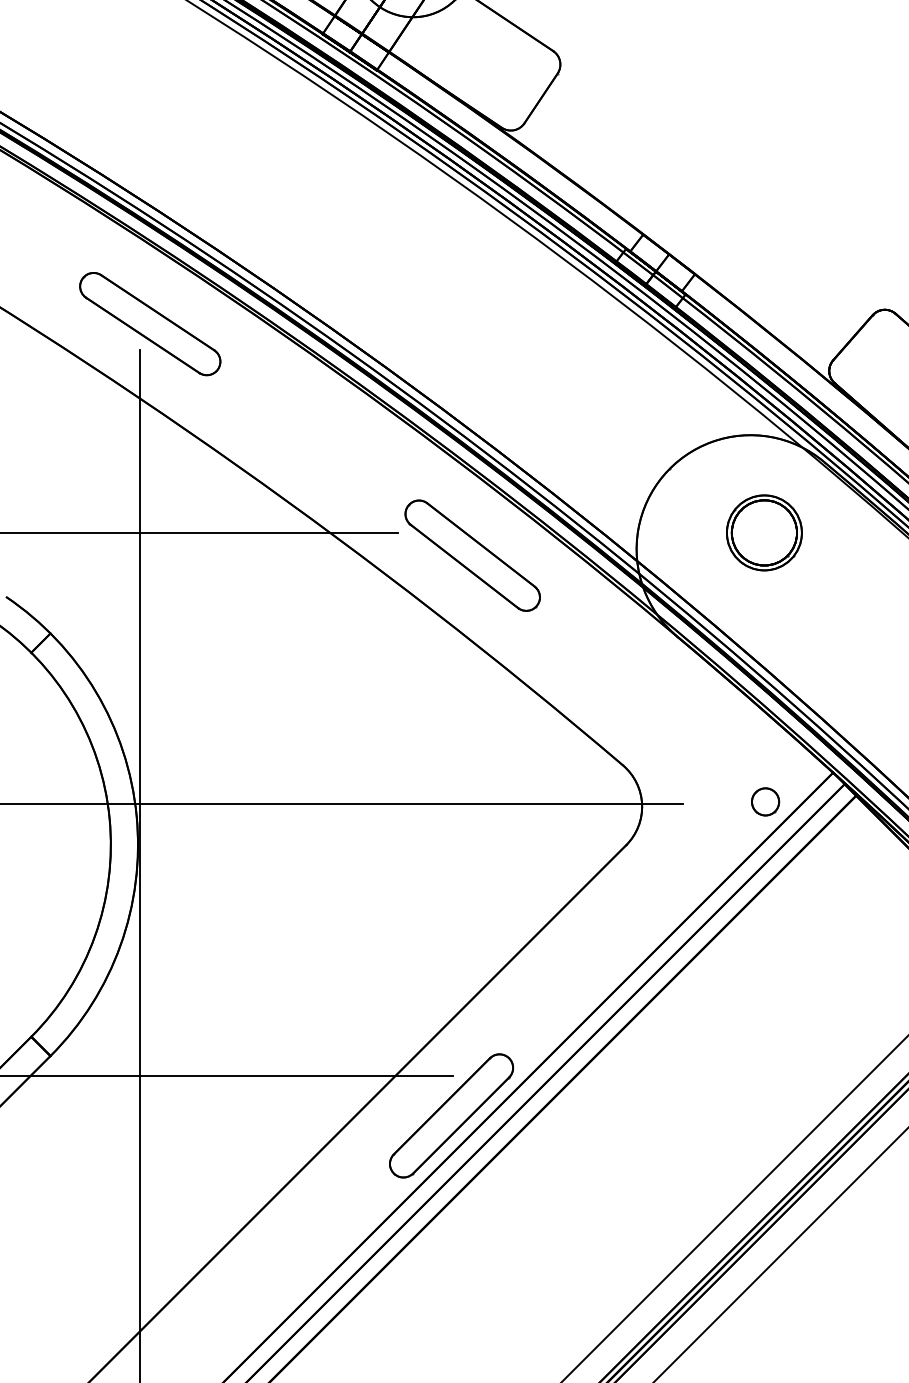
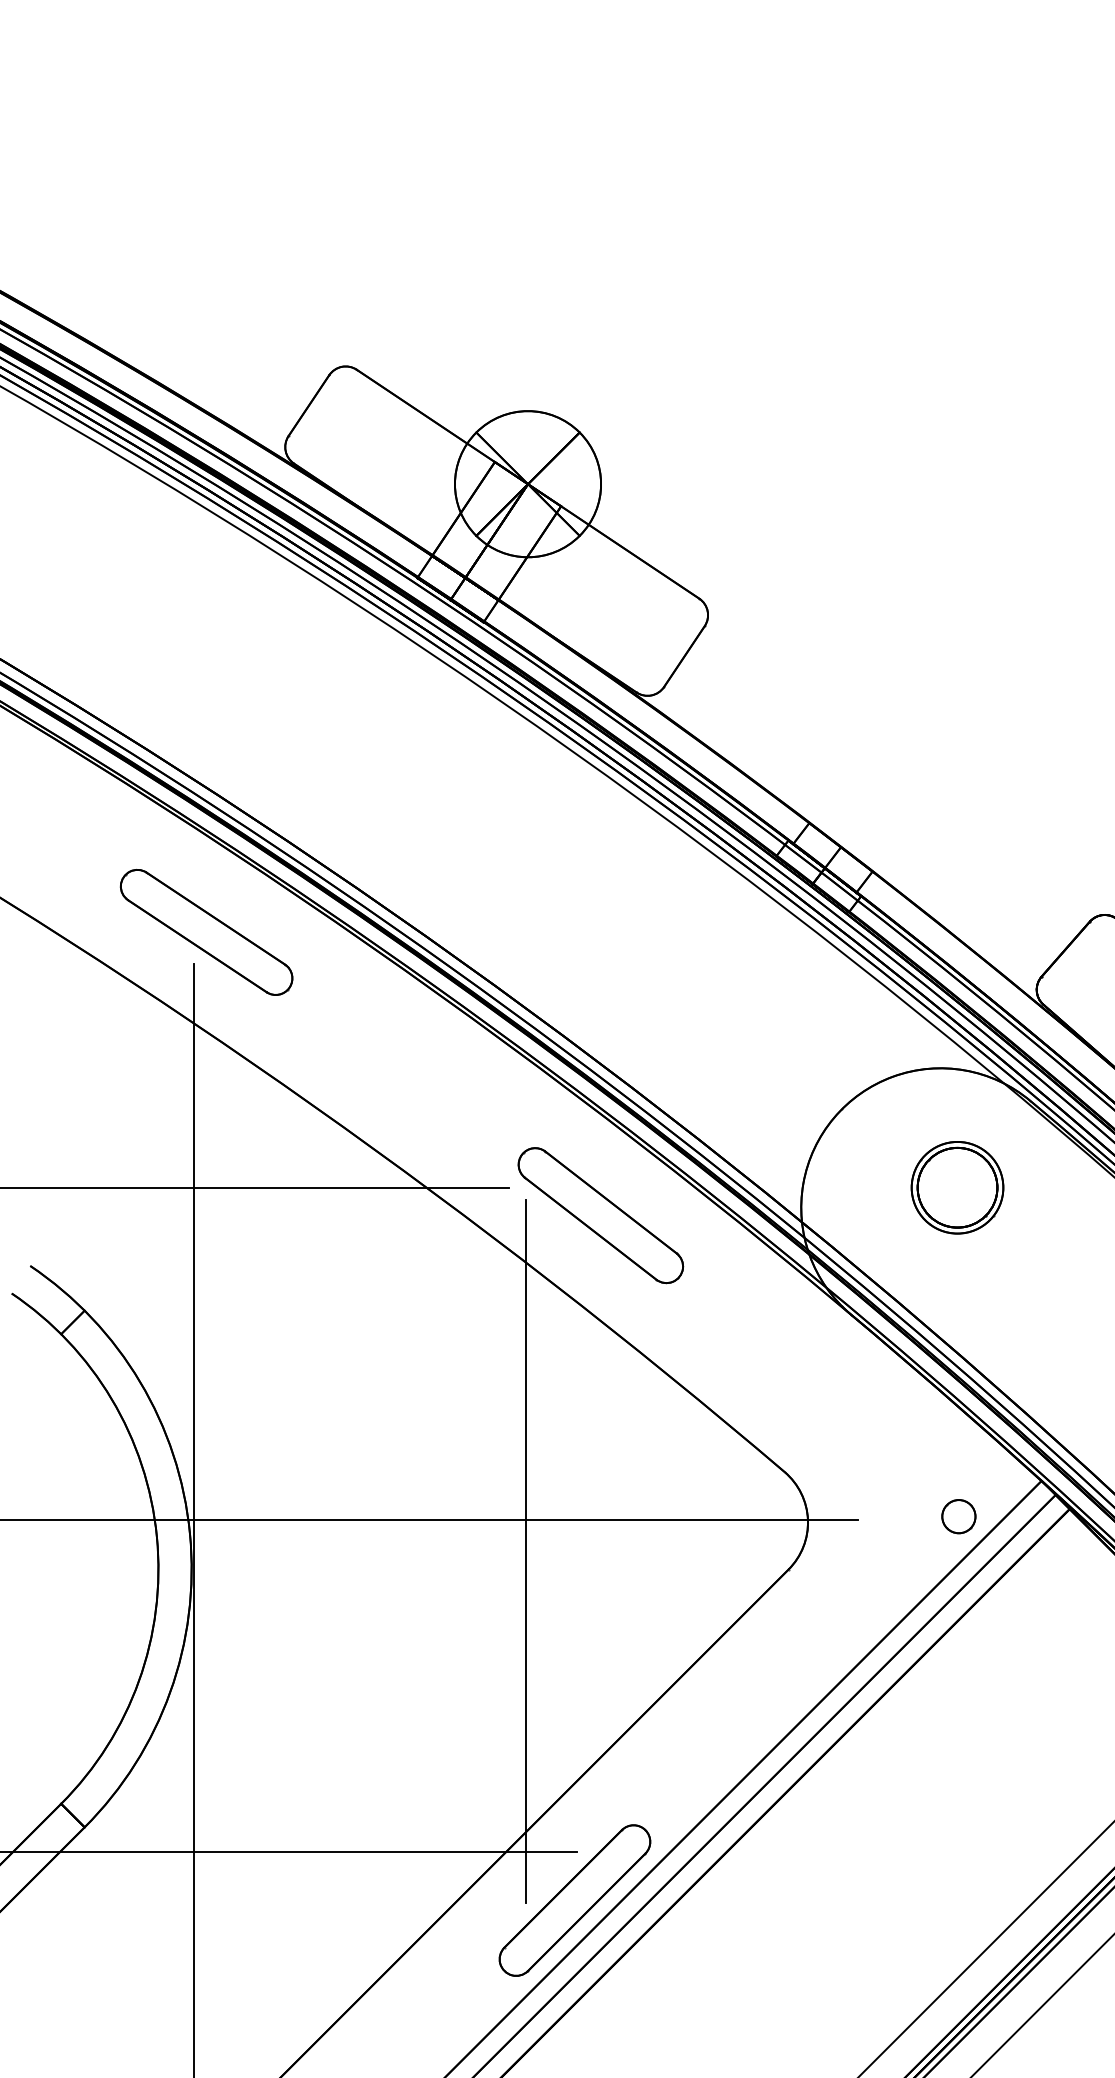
line: (411, 830) -> (526, 1551), added

